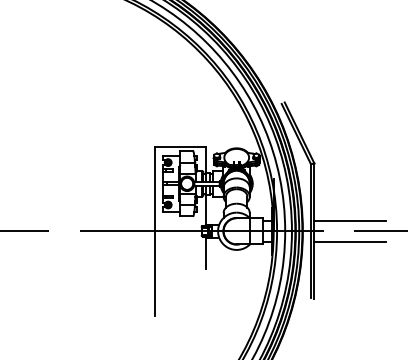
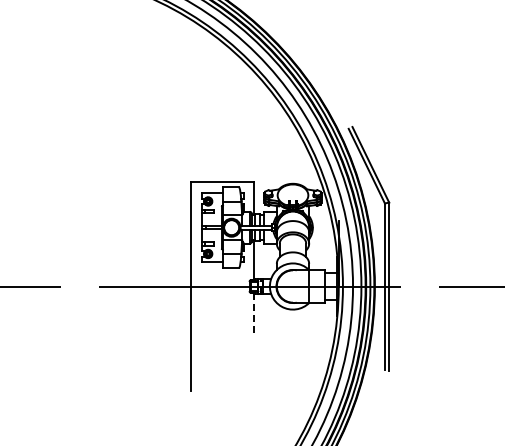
line: (350, 220) -> (433, 273), removed
line: (350, 241) -> (433, 299), removed
line: (205, 252) -> (254, 312), solid -> dashed

